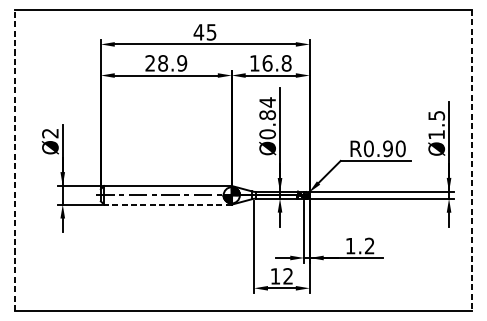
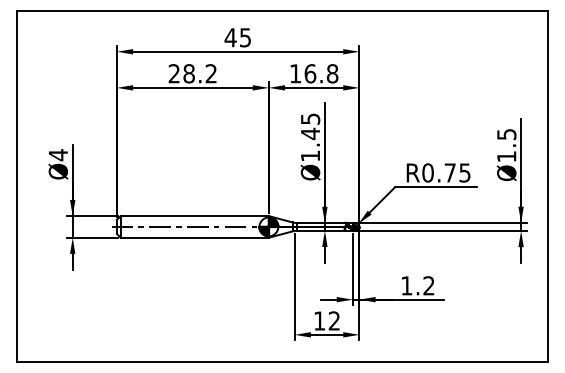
text: (182, 63) -> (211, 73), 28.9 -> 28.2
text: (267, 118) -> (310, 137), Ø0.84 -> Ø1.45
text: (49, 133) -> (57, 155), Ø2 -> Ø4
text: (394, 148) -> (457, 172), R0.90 -> R0.75
line: (14, 160) -> (16, 186), dashed -> solid
line: (472, 160) -> (548, 186), dashed -> solid
line: (167, 204) -> (194, 237), dashed -> solid

